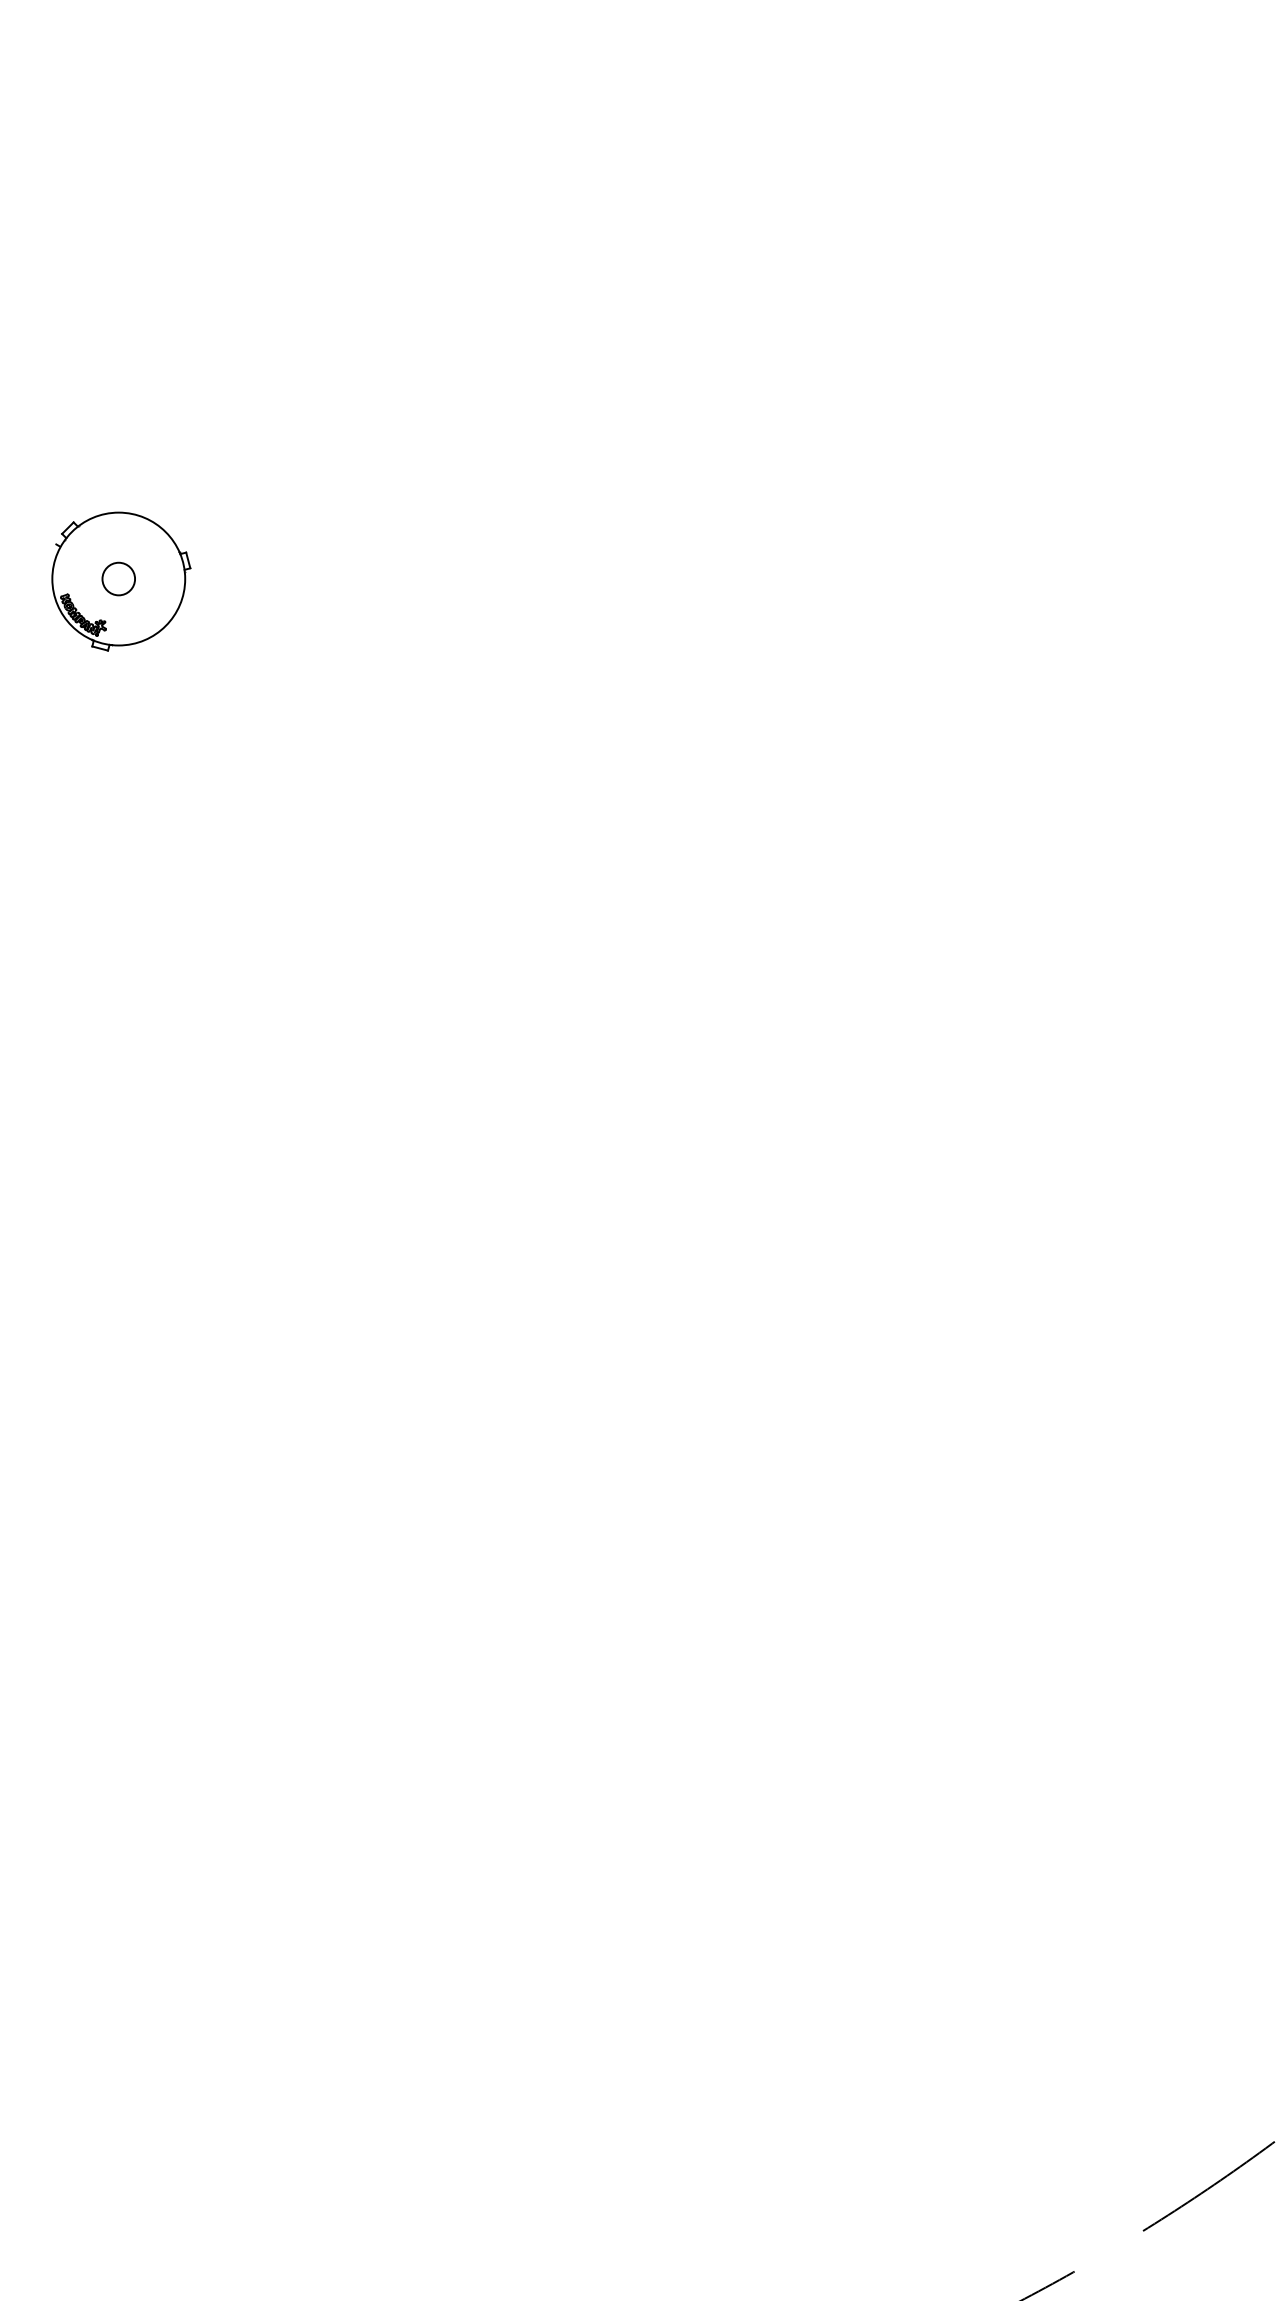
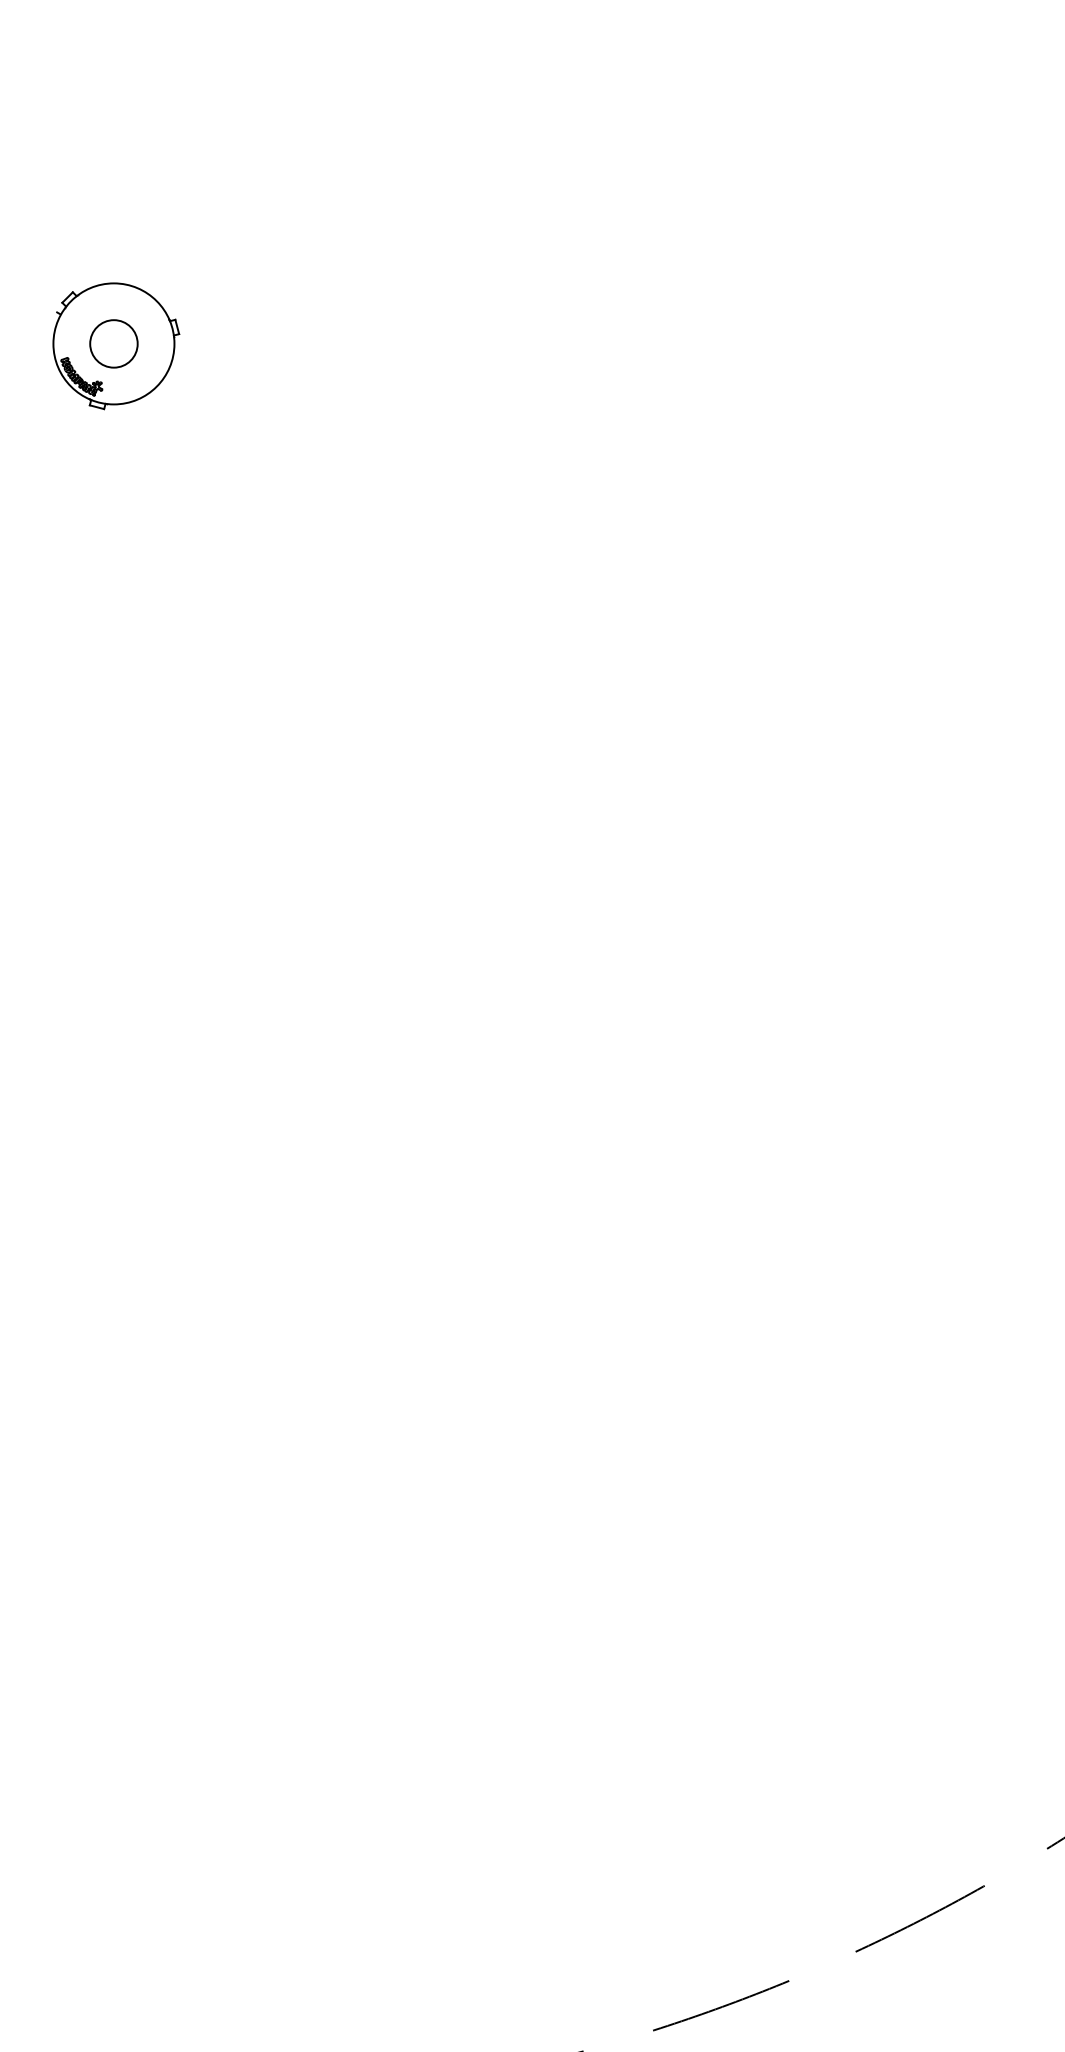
circle: (118, 578) -> (113, 343), size x1.6

